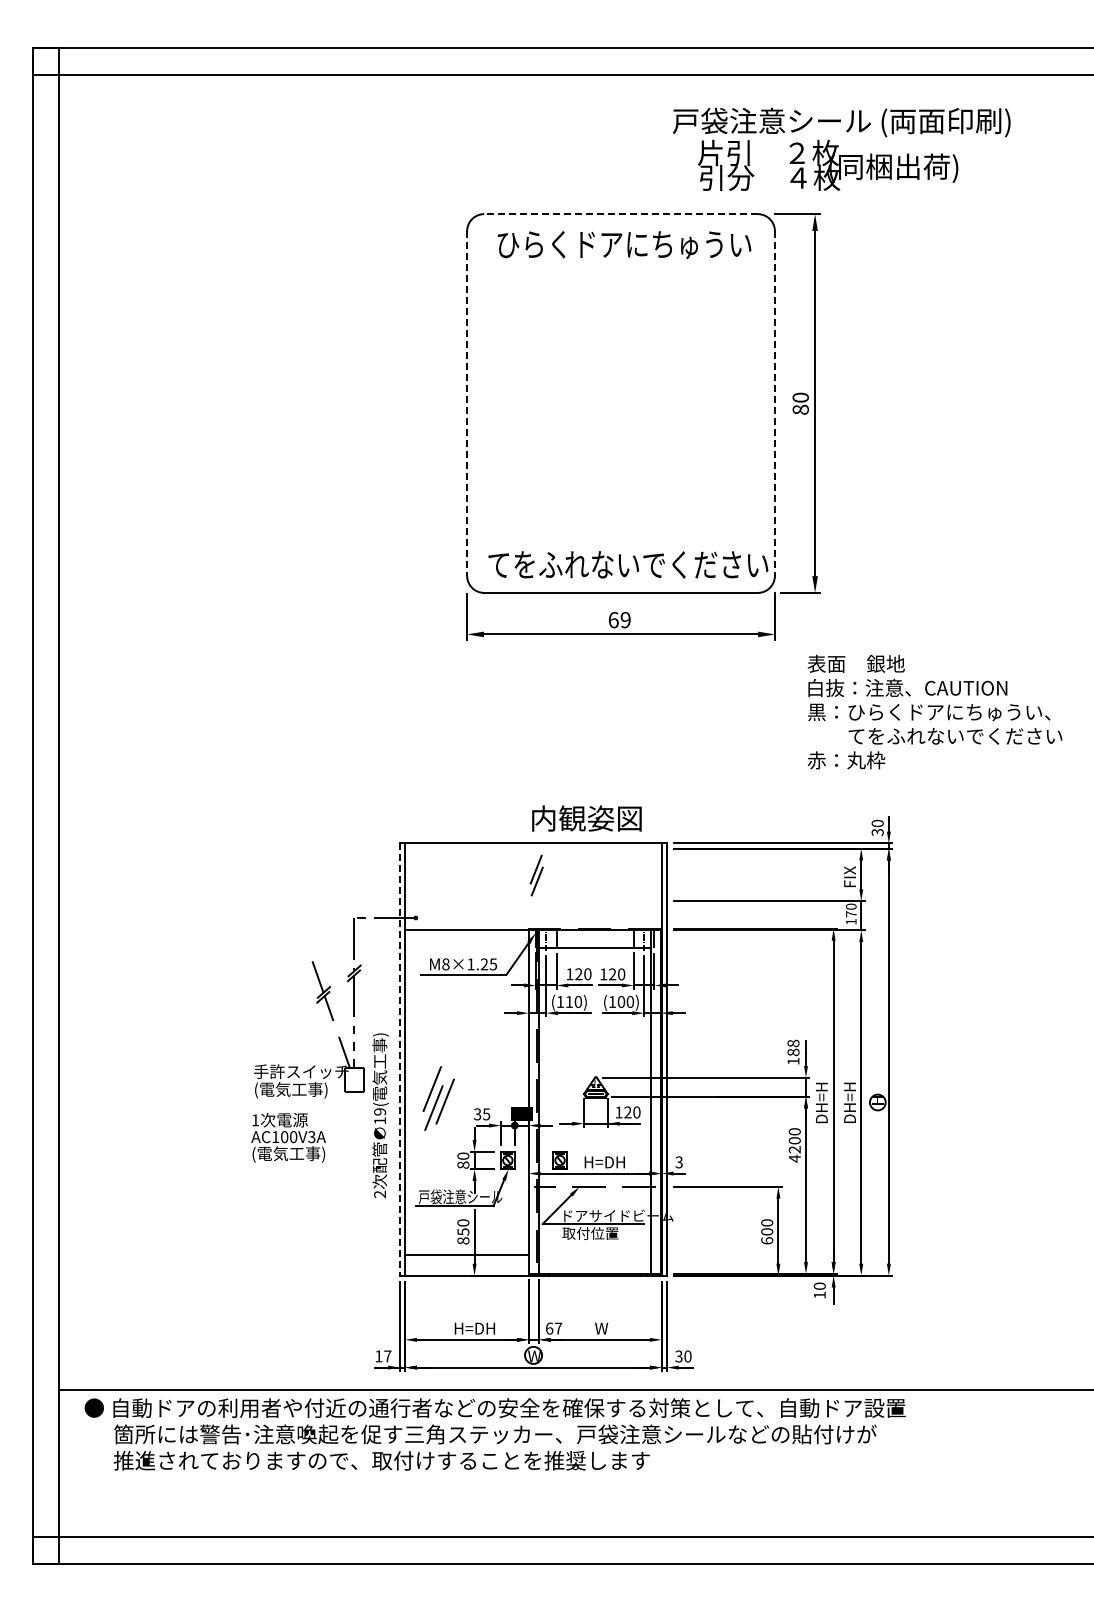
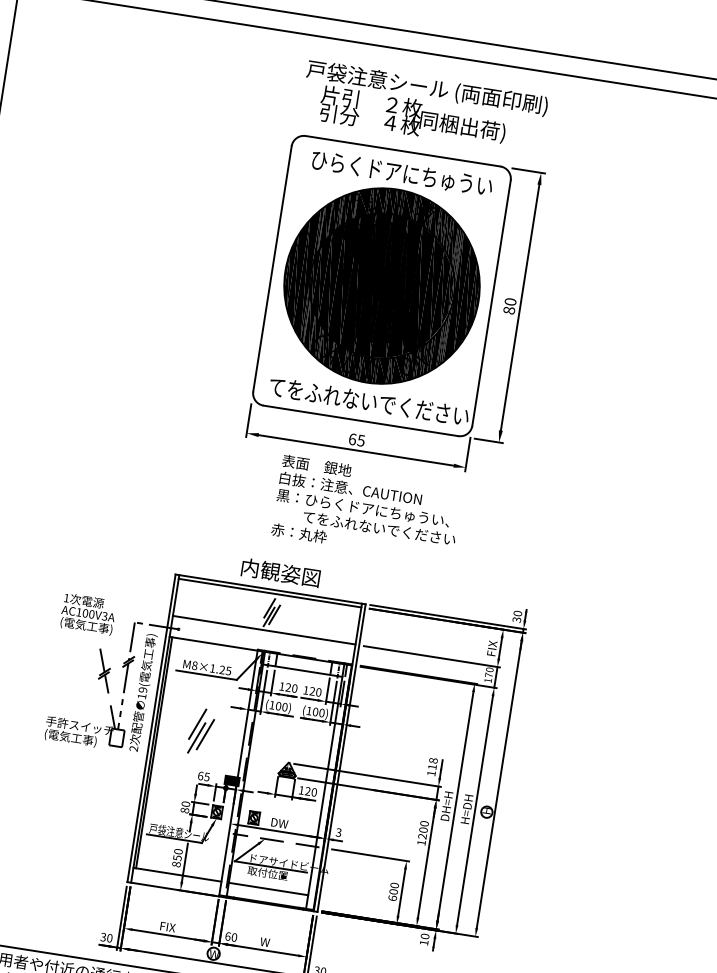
text: (841, 148) -> (424, 106), moved
line: (621, 214) -> (403, 151), dashed -> solid
part: (620, 403) -> (381, 285), added
line: (467, 404) -> (272, 269), dashed -> solid
line: (774, 404) -> (491, 303), dashed -> solid
text: (625, 619) -> (361, 440), 69 -> 65
text: (934, 711) -> (367, 508), moved
text: (586, 818) -> (280, 572), moved
line: (533, 848) -> (270, 593), added
line: (543, 877) -> (274, 614), added
line: (533, 900) -> (264, 630), added
text: (569, 1001) -> (278, 705), (110) -> (100)
text: (793, 1052) -> (432, 767), 188 -> 118
line: (399, 1060) -> (151, 728), dashed -> solid
line: (408, 1092) -> (153, 752), added
part: (438, 1098) -> (201, 731), moved
text: (849, 1107) -> (466, 812), DH=H -> H=DH
text: (477, 1114) -> (200, 776), 35 -> 65
text: (380, 1115) -> (142, 692), moved
text: (288, 1137) -> (88, 614), moved
text: (794, 1158) -> (421, 842), 4200 -> 1200
text: (605, 1162) -> (286, 824), H=DH -> DW
line: (594, 1254) -> (268, 888), added
text: (475, 1328) -> (175, 928), H=DH -> FIX
text: (558, 1328) -> (234, 937), 67 -> 60
text: (383, 1356) -> (106, 937), 17 -> 30

